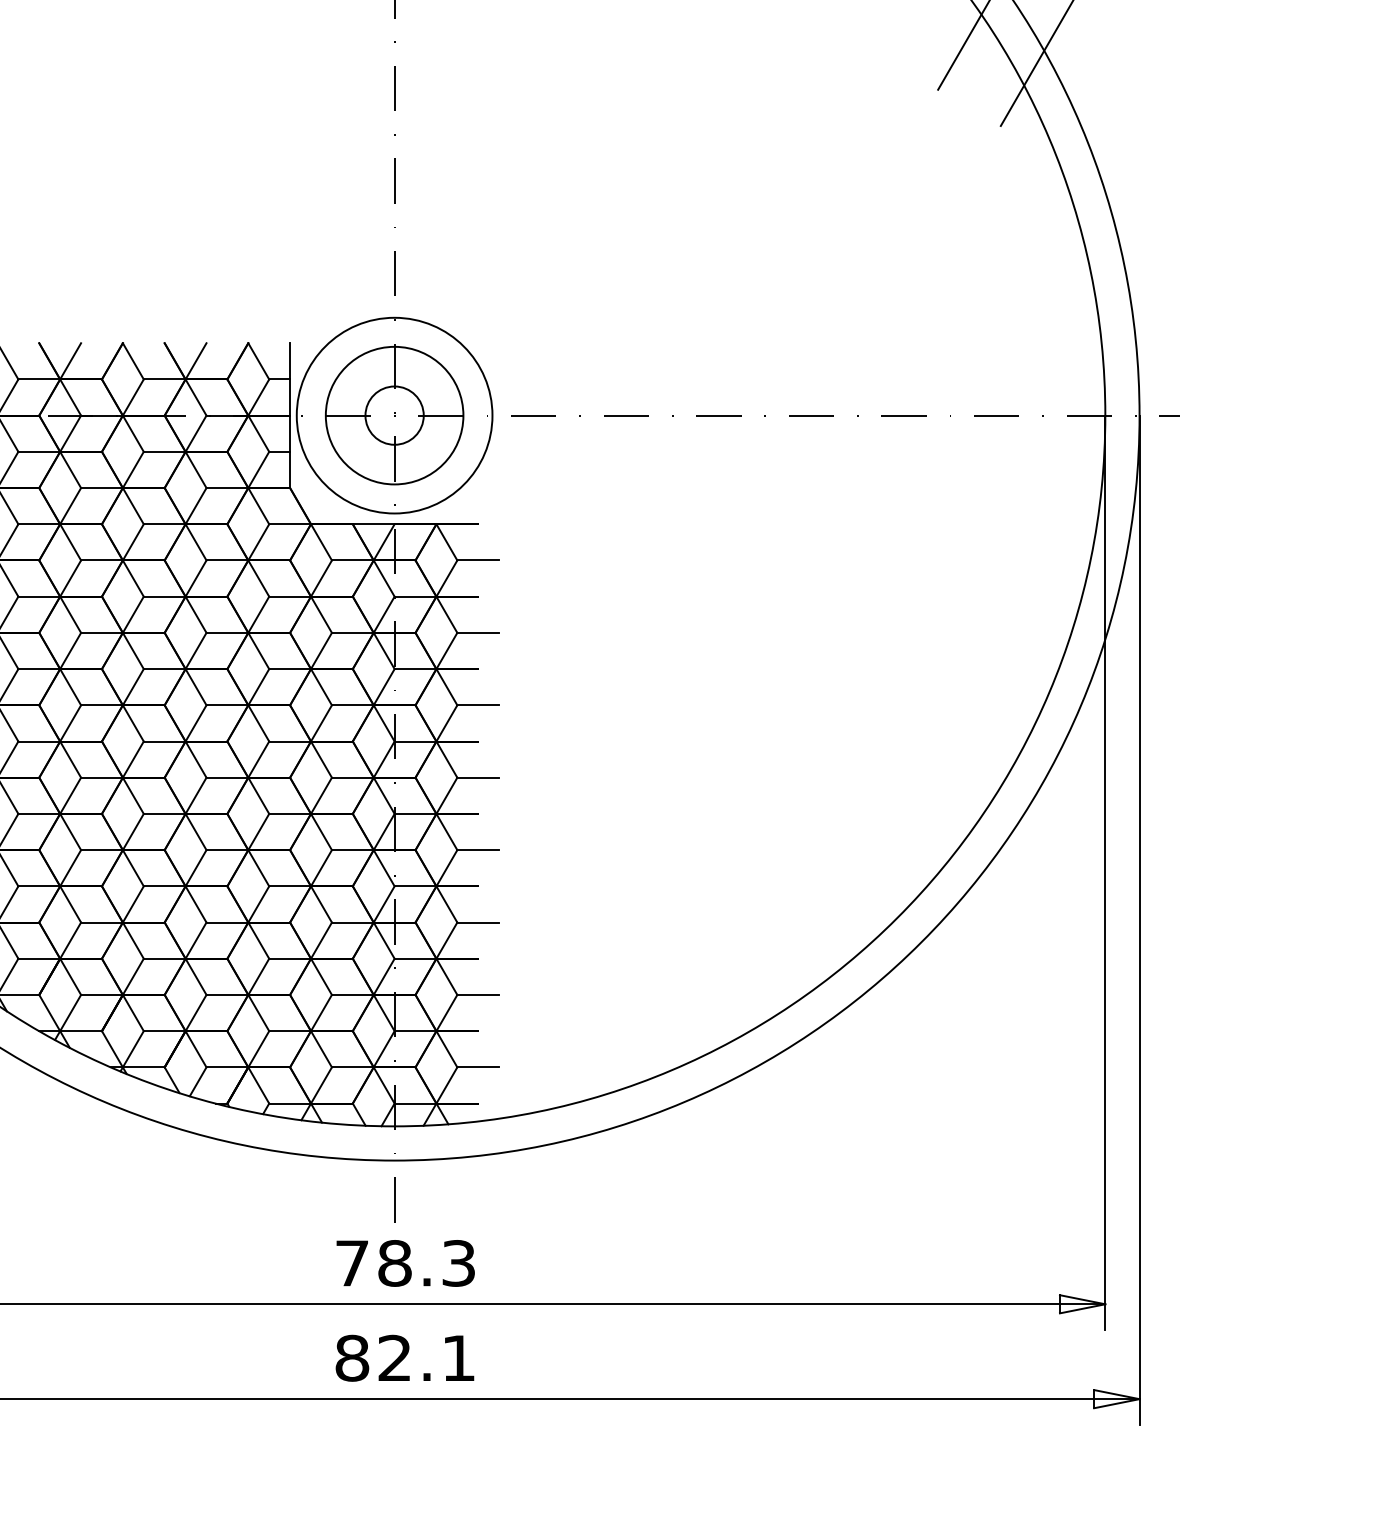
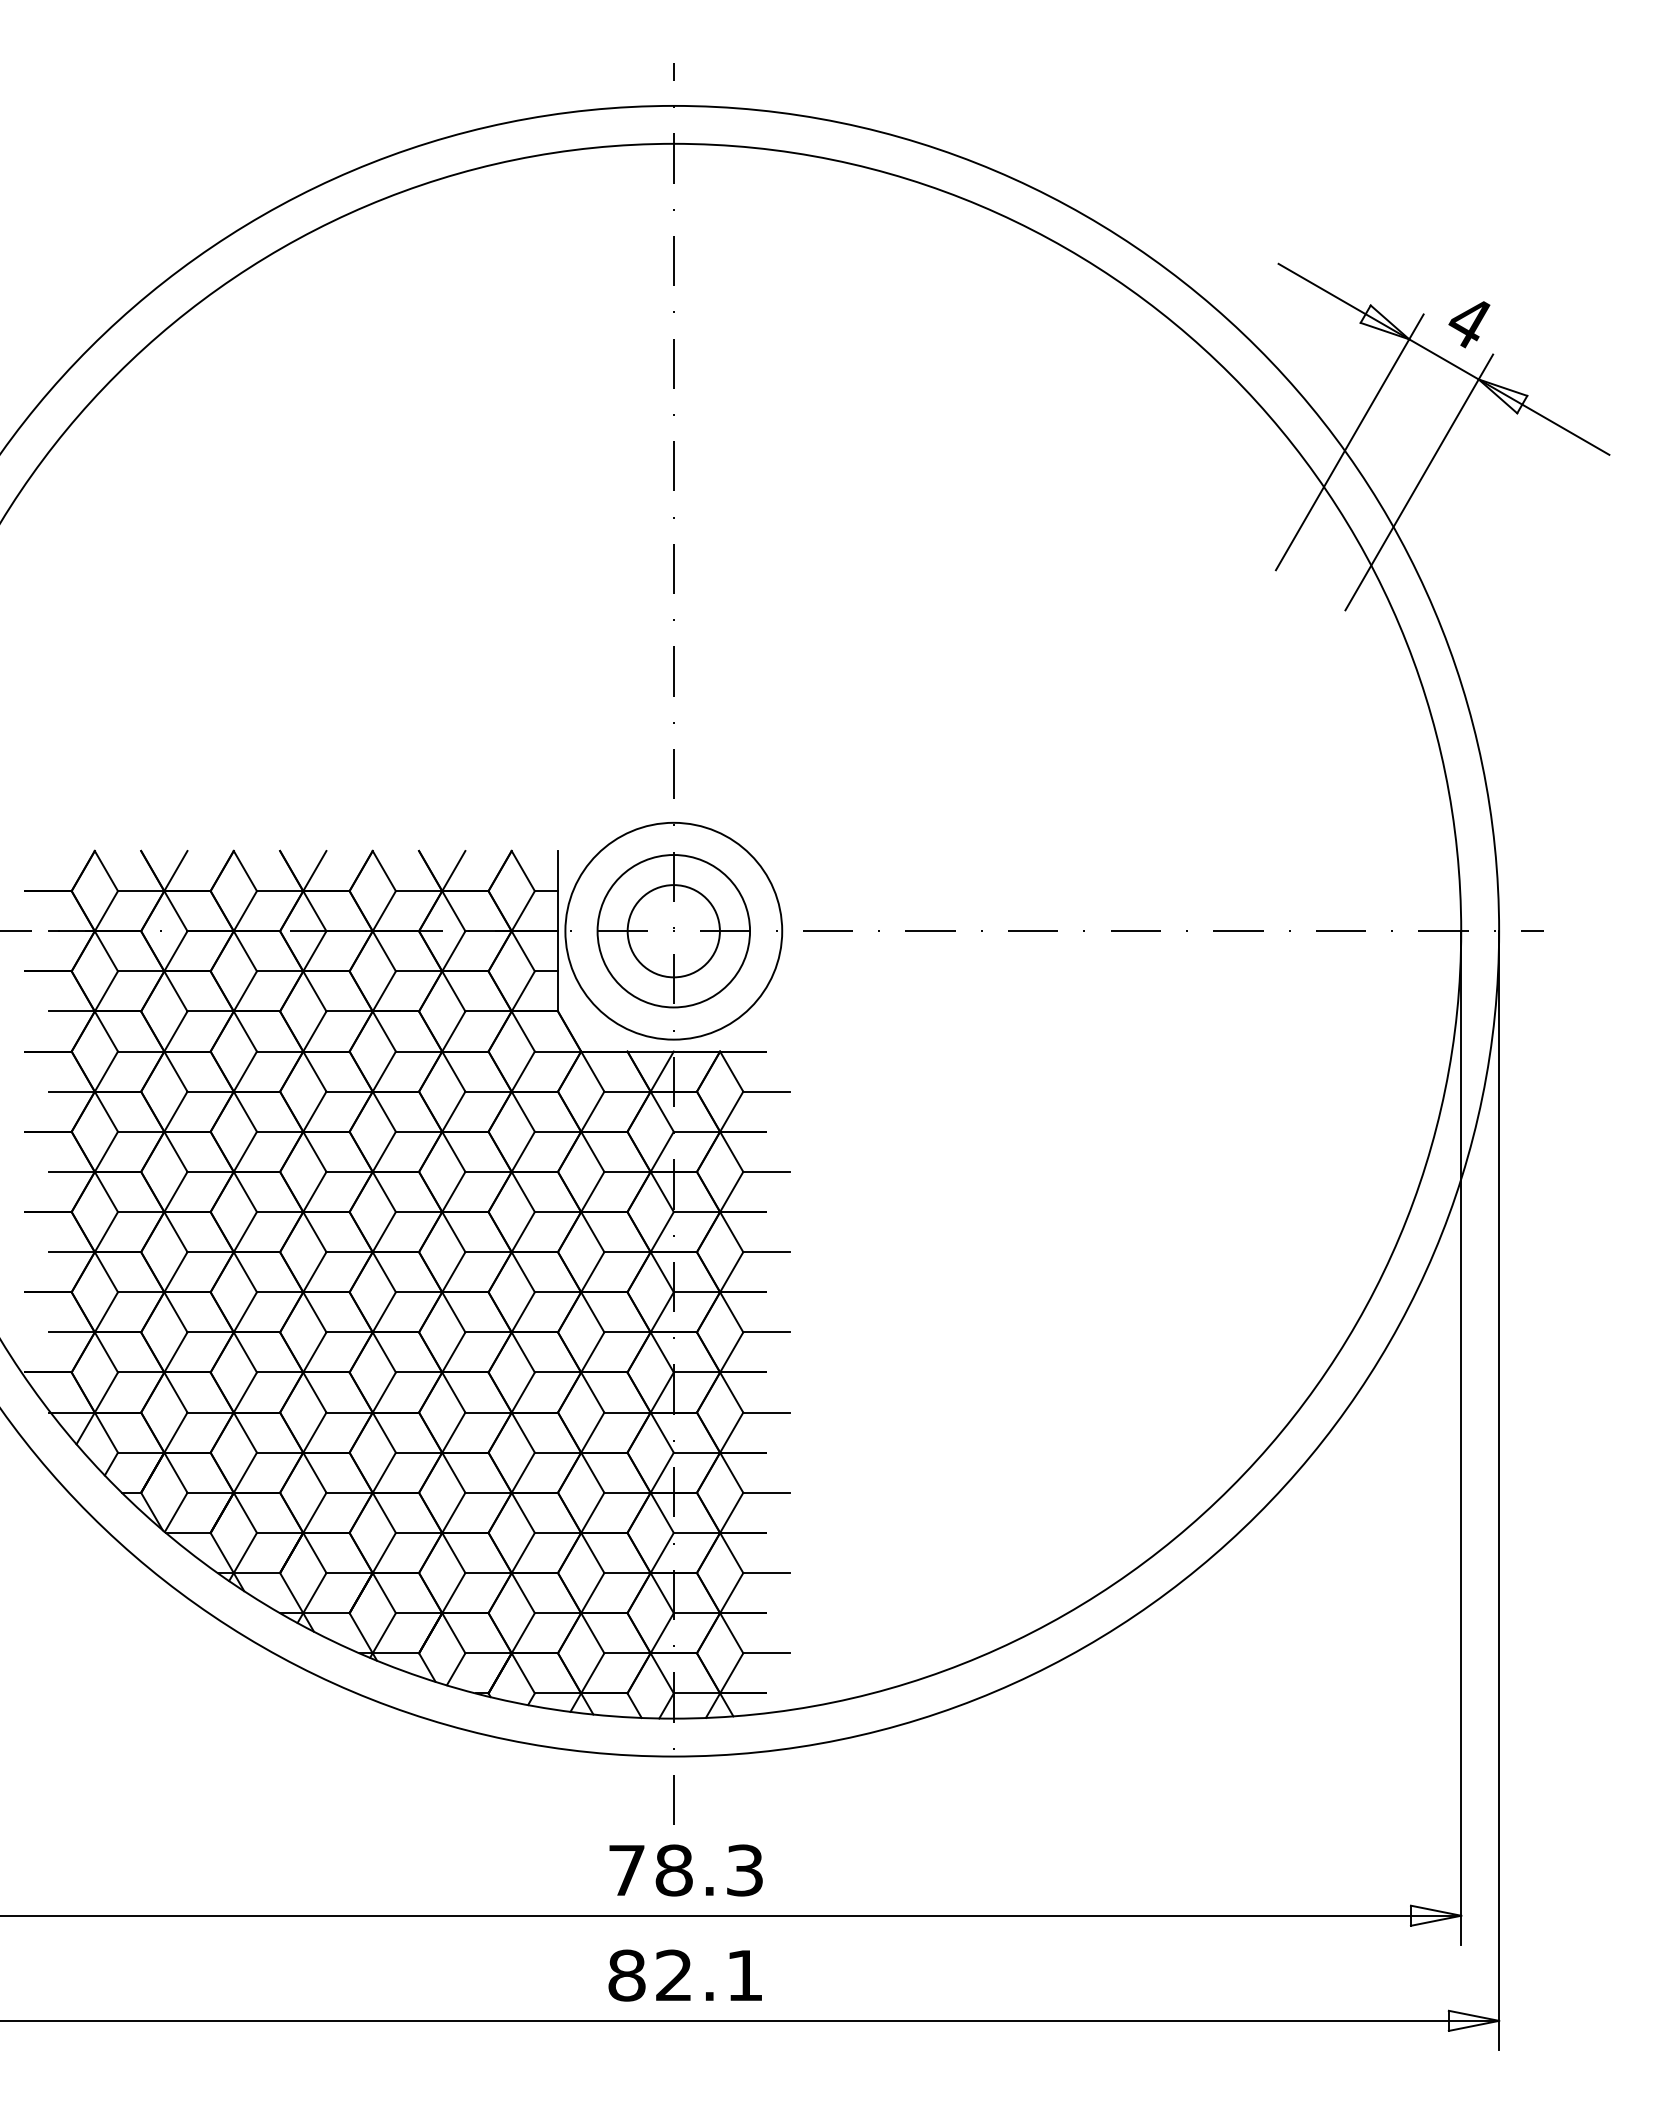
circle: (394, 415) -> (673, 931), size x1.43

